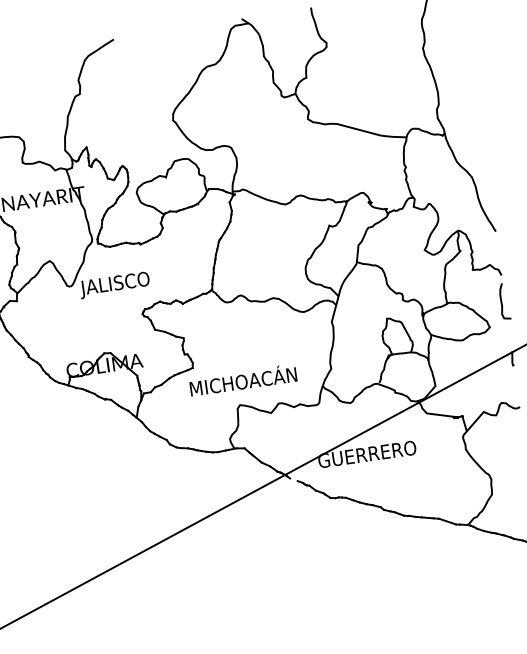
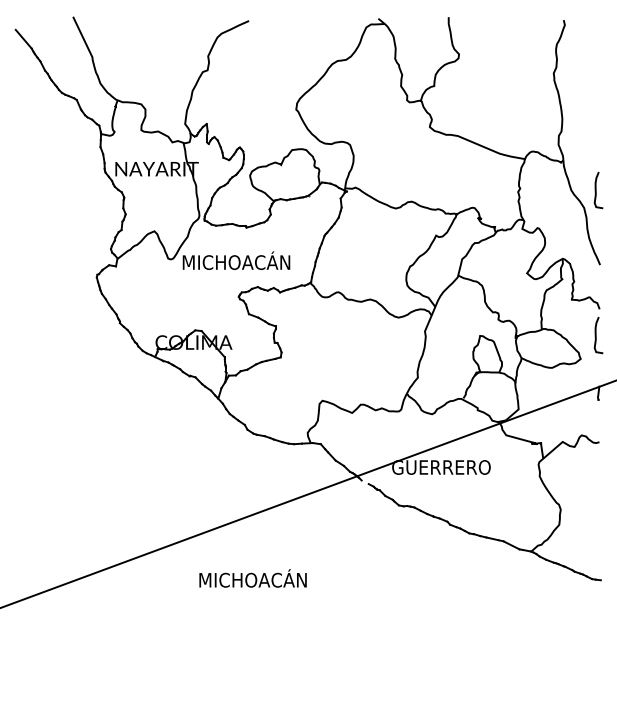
curve: (481, 158) -> (596, 190), added
text: (134, 280) -> (235, 262), JALISCO -> MICHOACÁN
text: (242, 380) -> (252, 578), moved

